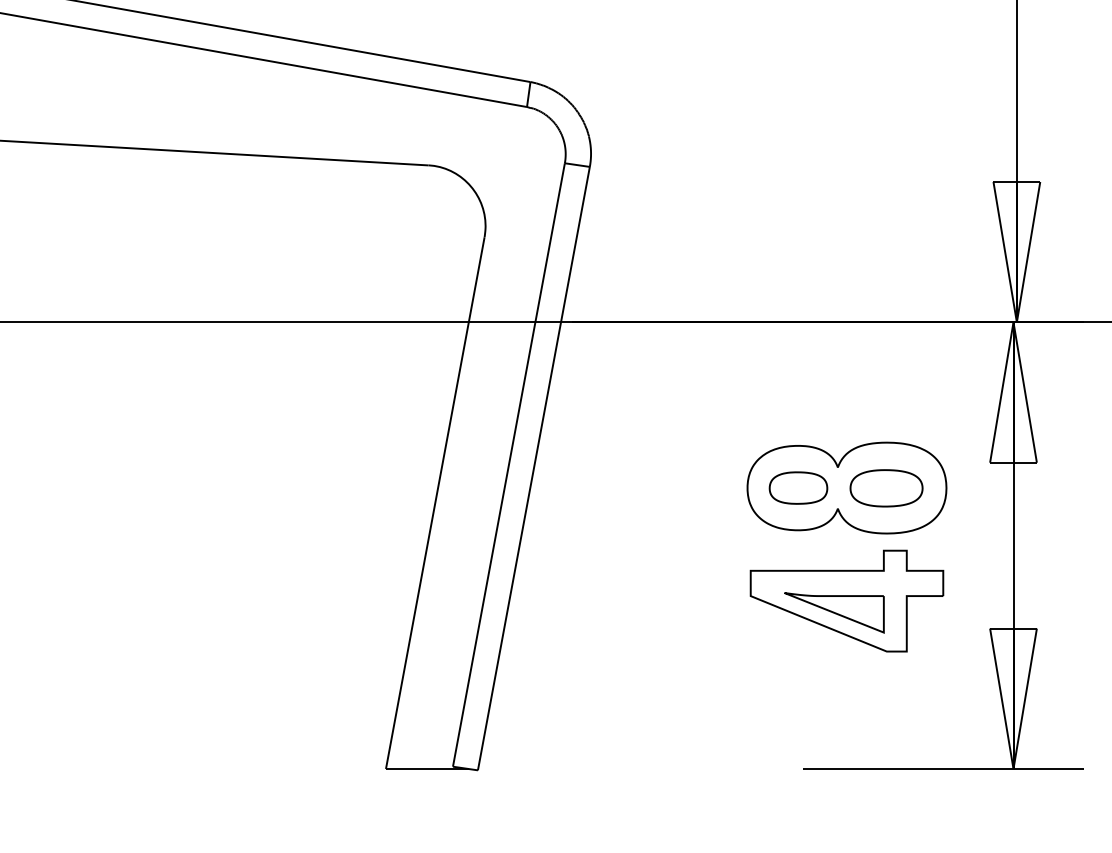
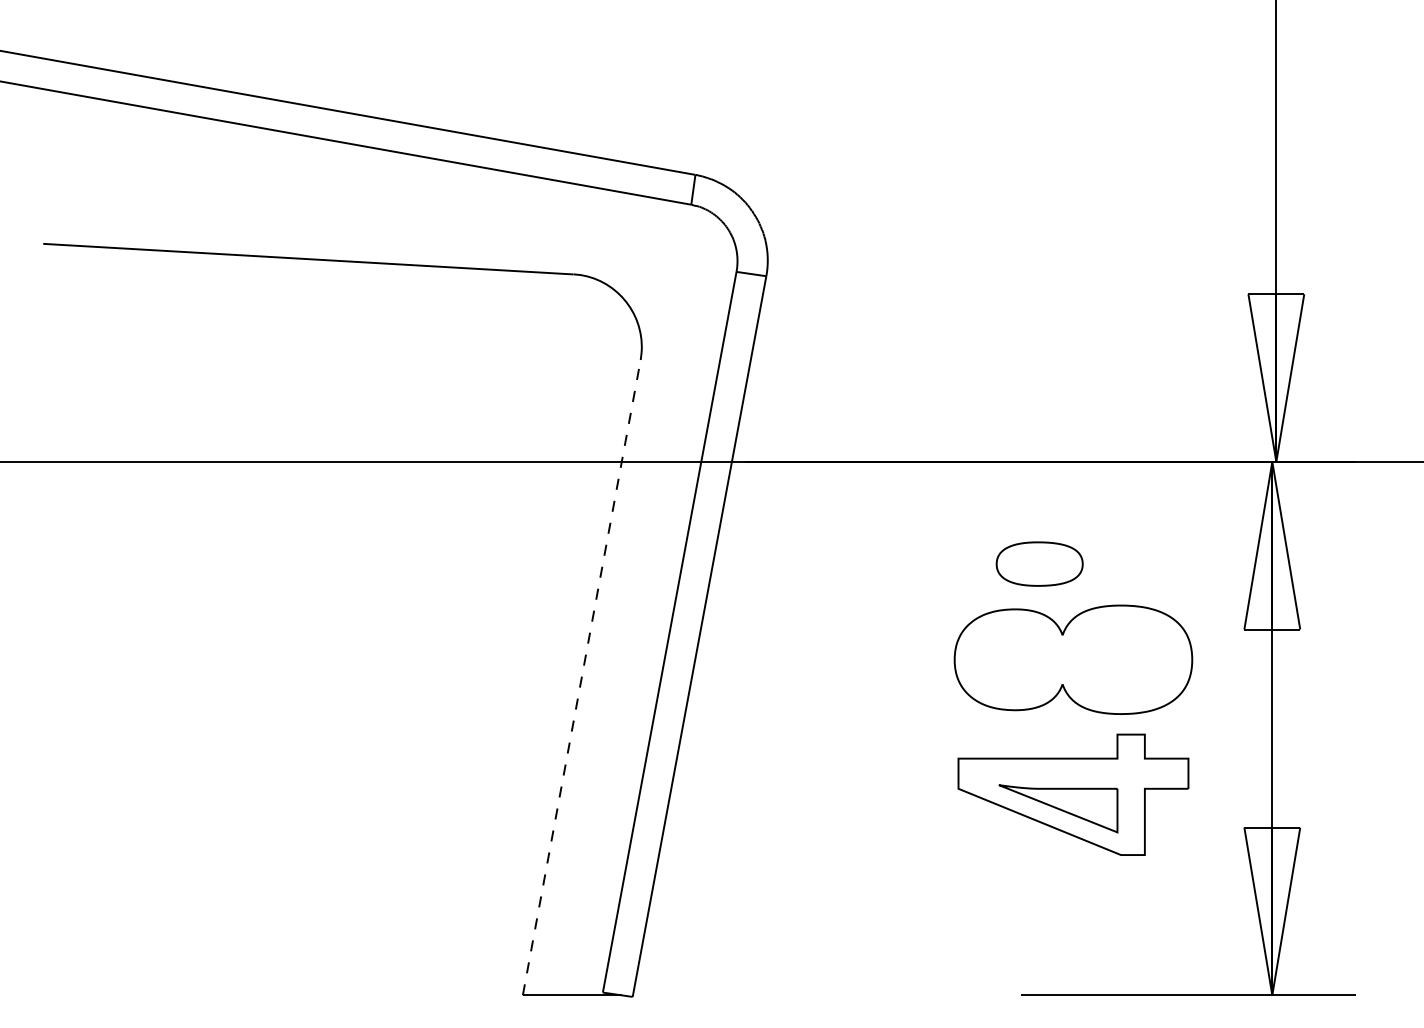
part: (798, 487) -> (1015, 659), removed
part: (886, 487) -> (1039, 563), moved
line: (435, 502) -> (581, 677), solid -> dashed

